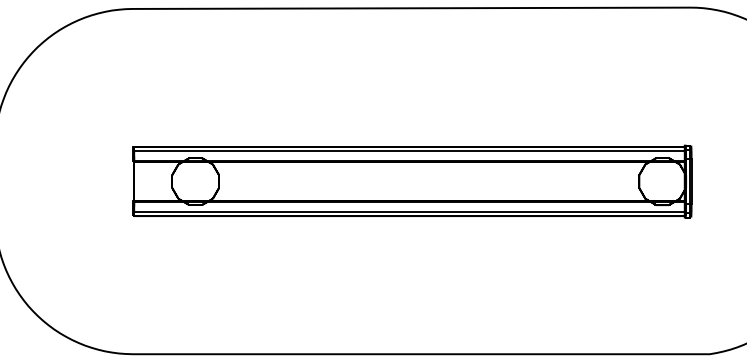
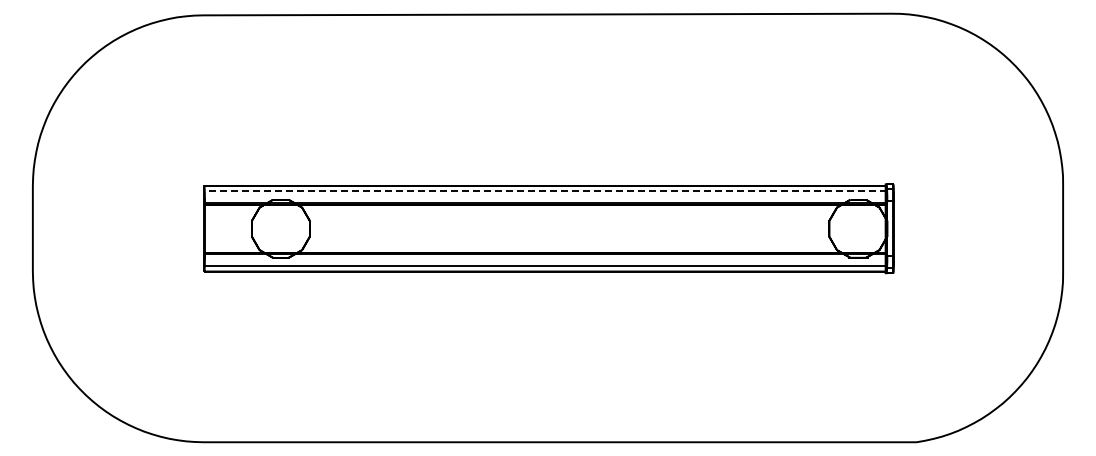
line: (409, 151) -> (545, 191), solid -> dashed

